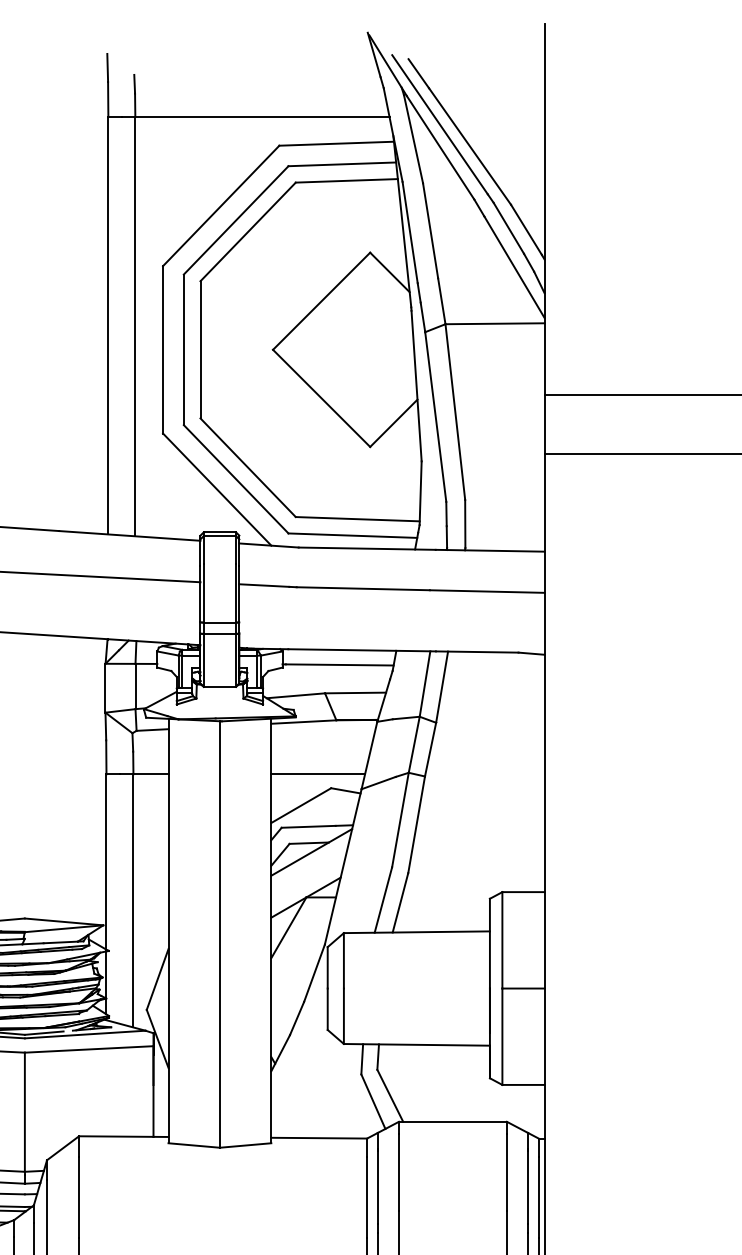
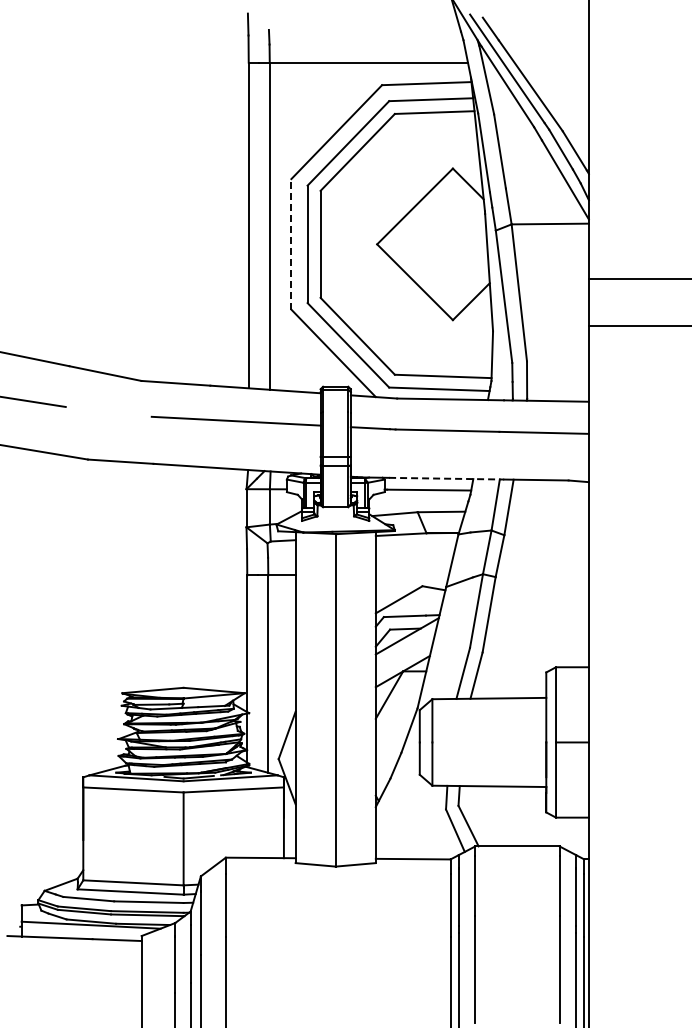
line: (163, 348) -> (291, 243), solid -> dashed
line: (361, 650) -> (446, 478), solid -> dashed
line: (317, 774) -> (411, 575), removed

